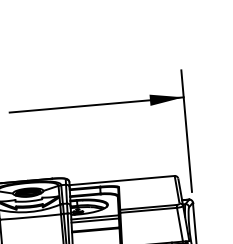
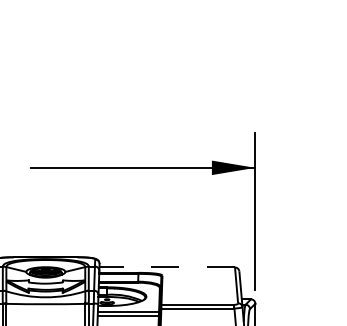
line: (122, 180) -> (167, 267), solid -> dashed

